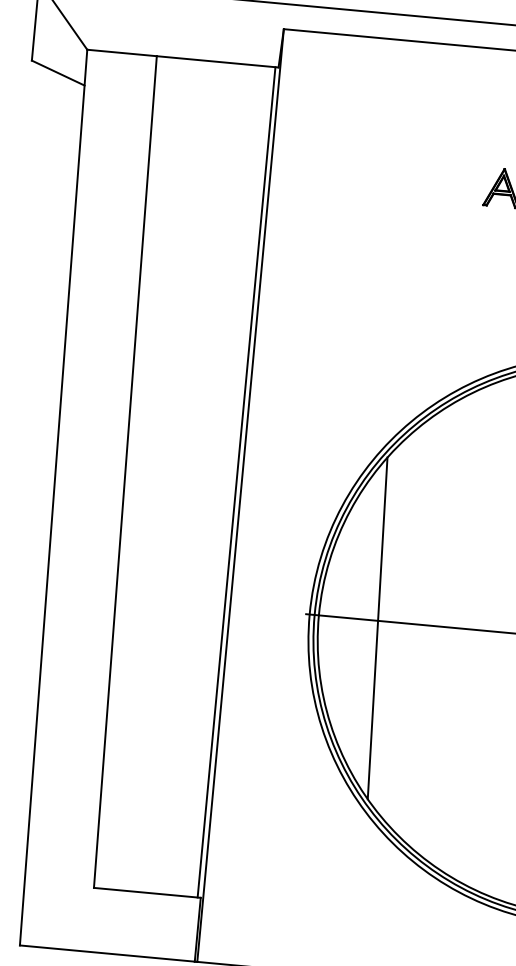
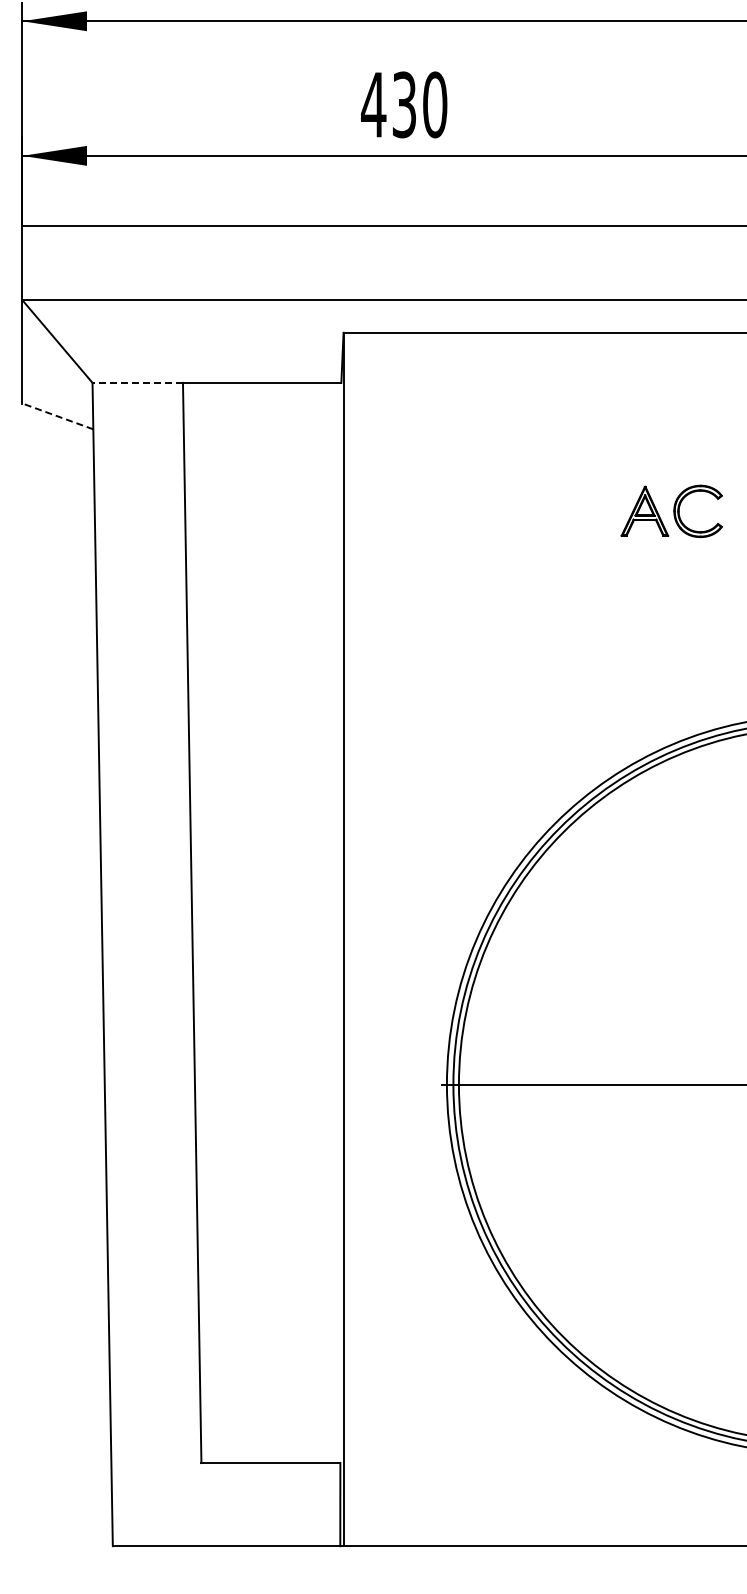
line: (121, 52) -> (137, 382), solid -> dashed
line: (57, 73) -> (57, 416), solid -> dashed
line: (236, 481) -> (336, 922), removed
line: (377, 628) -> (535, 1094), removed

